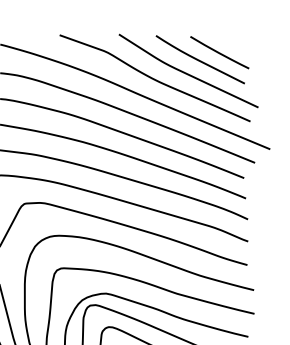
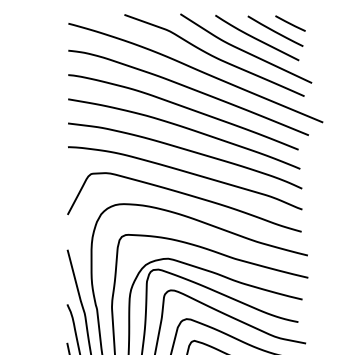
line: (235, 44) -> (290, 23), added

